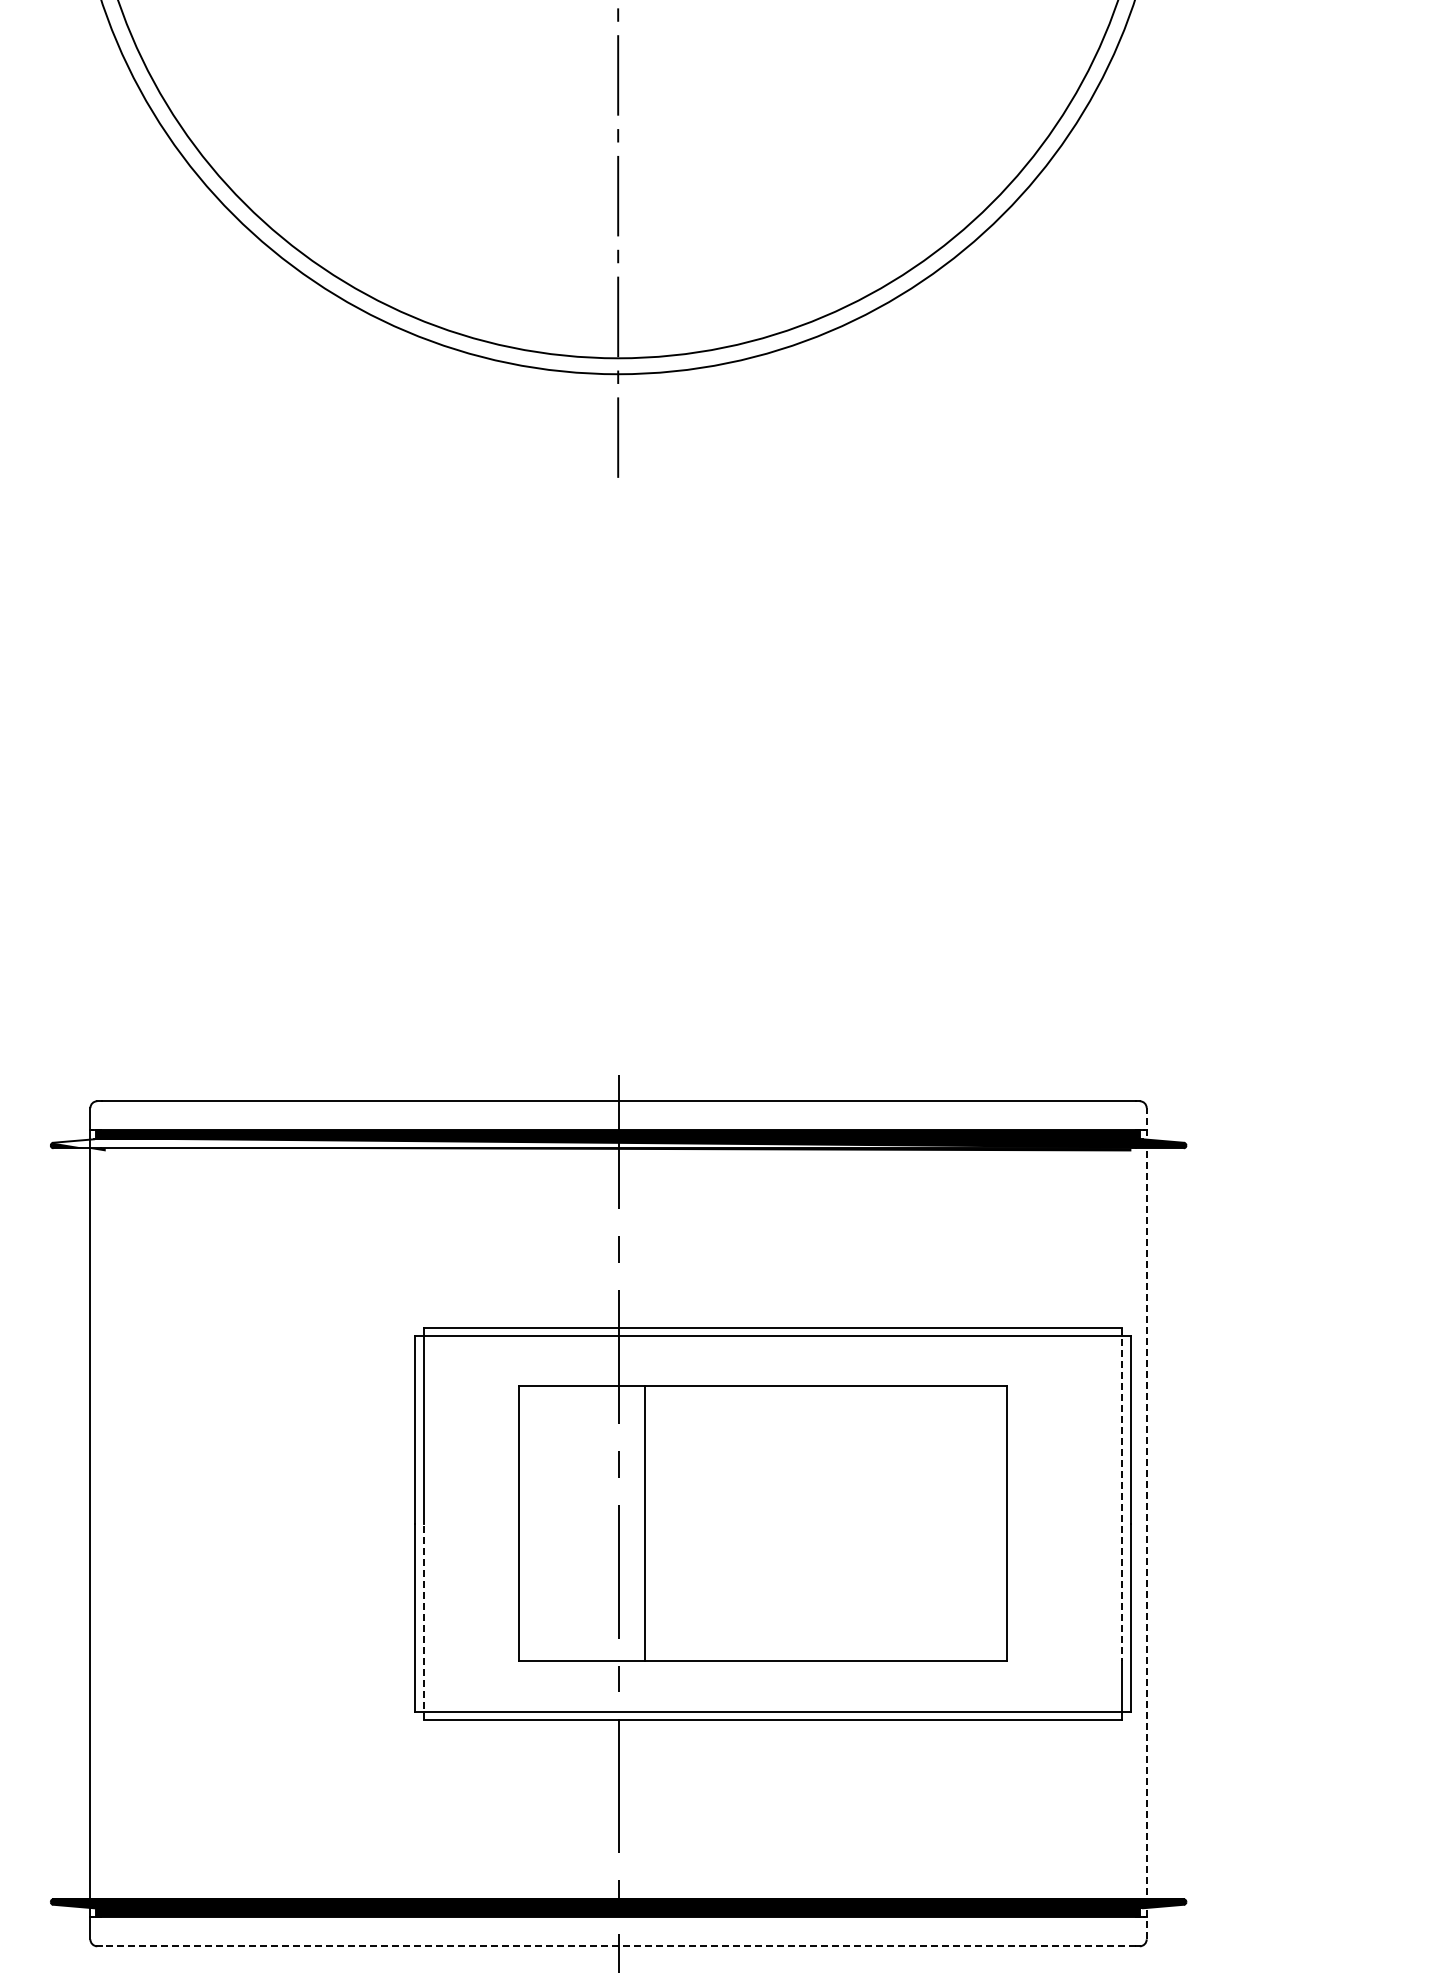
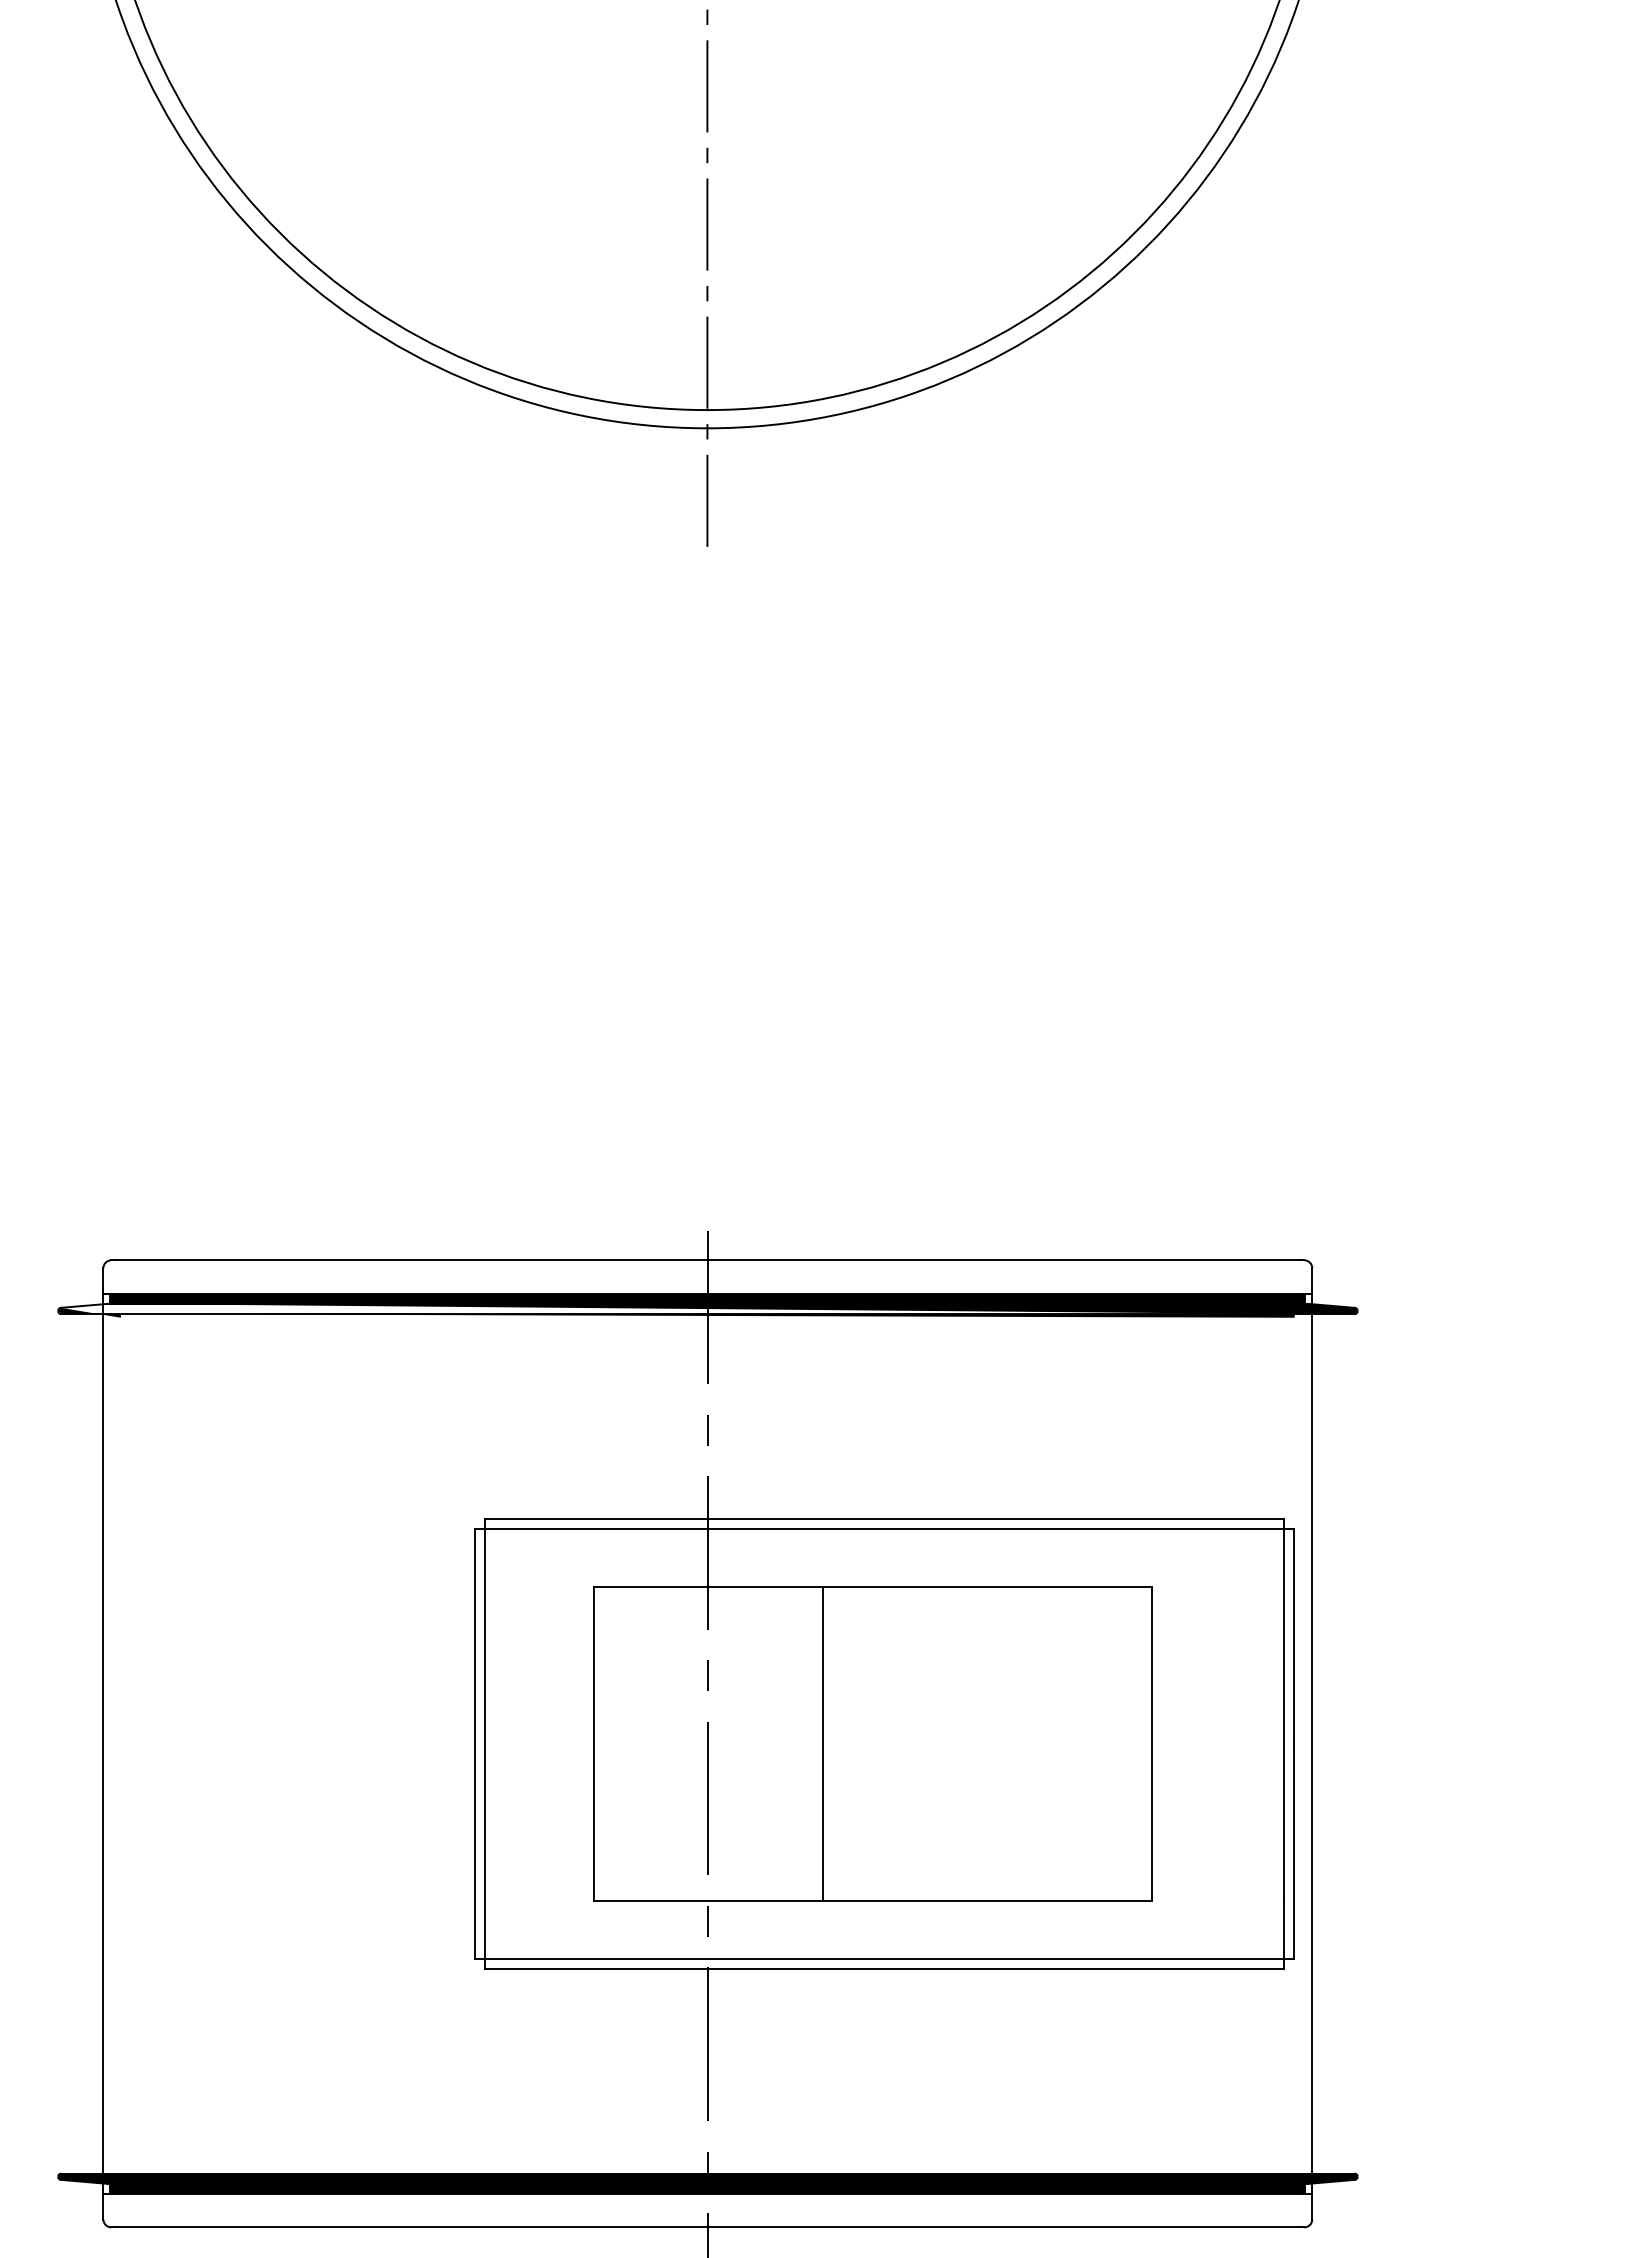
line: (1121, 1494) -> (1283, 1710), dashed -> solid
line: (645, 1523) -> (823, 1743), moved
line: (1146, 1523) -> (1312, 1743), dashed -> solid
line: (423, 1621) -> (484, 1855), dashed -> solid
line: (618, 1946) -> (707, 2227), dashed -> solid

